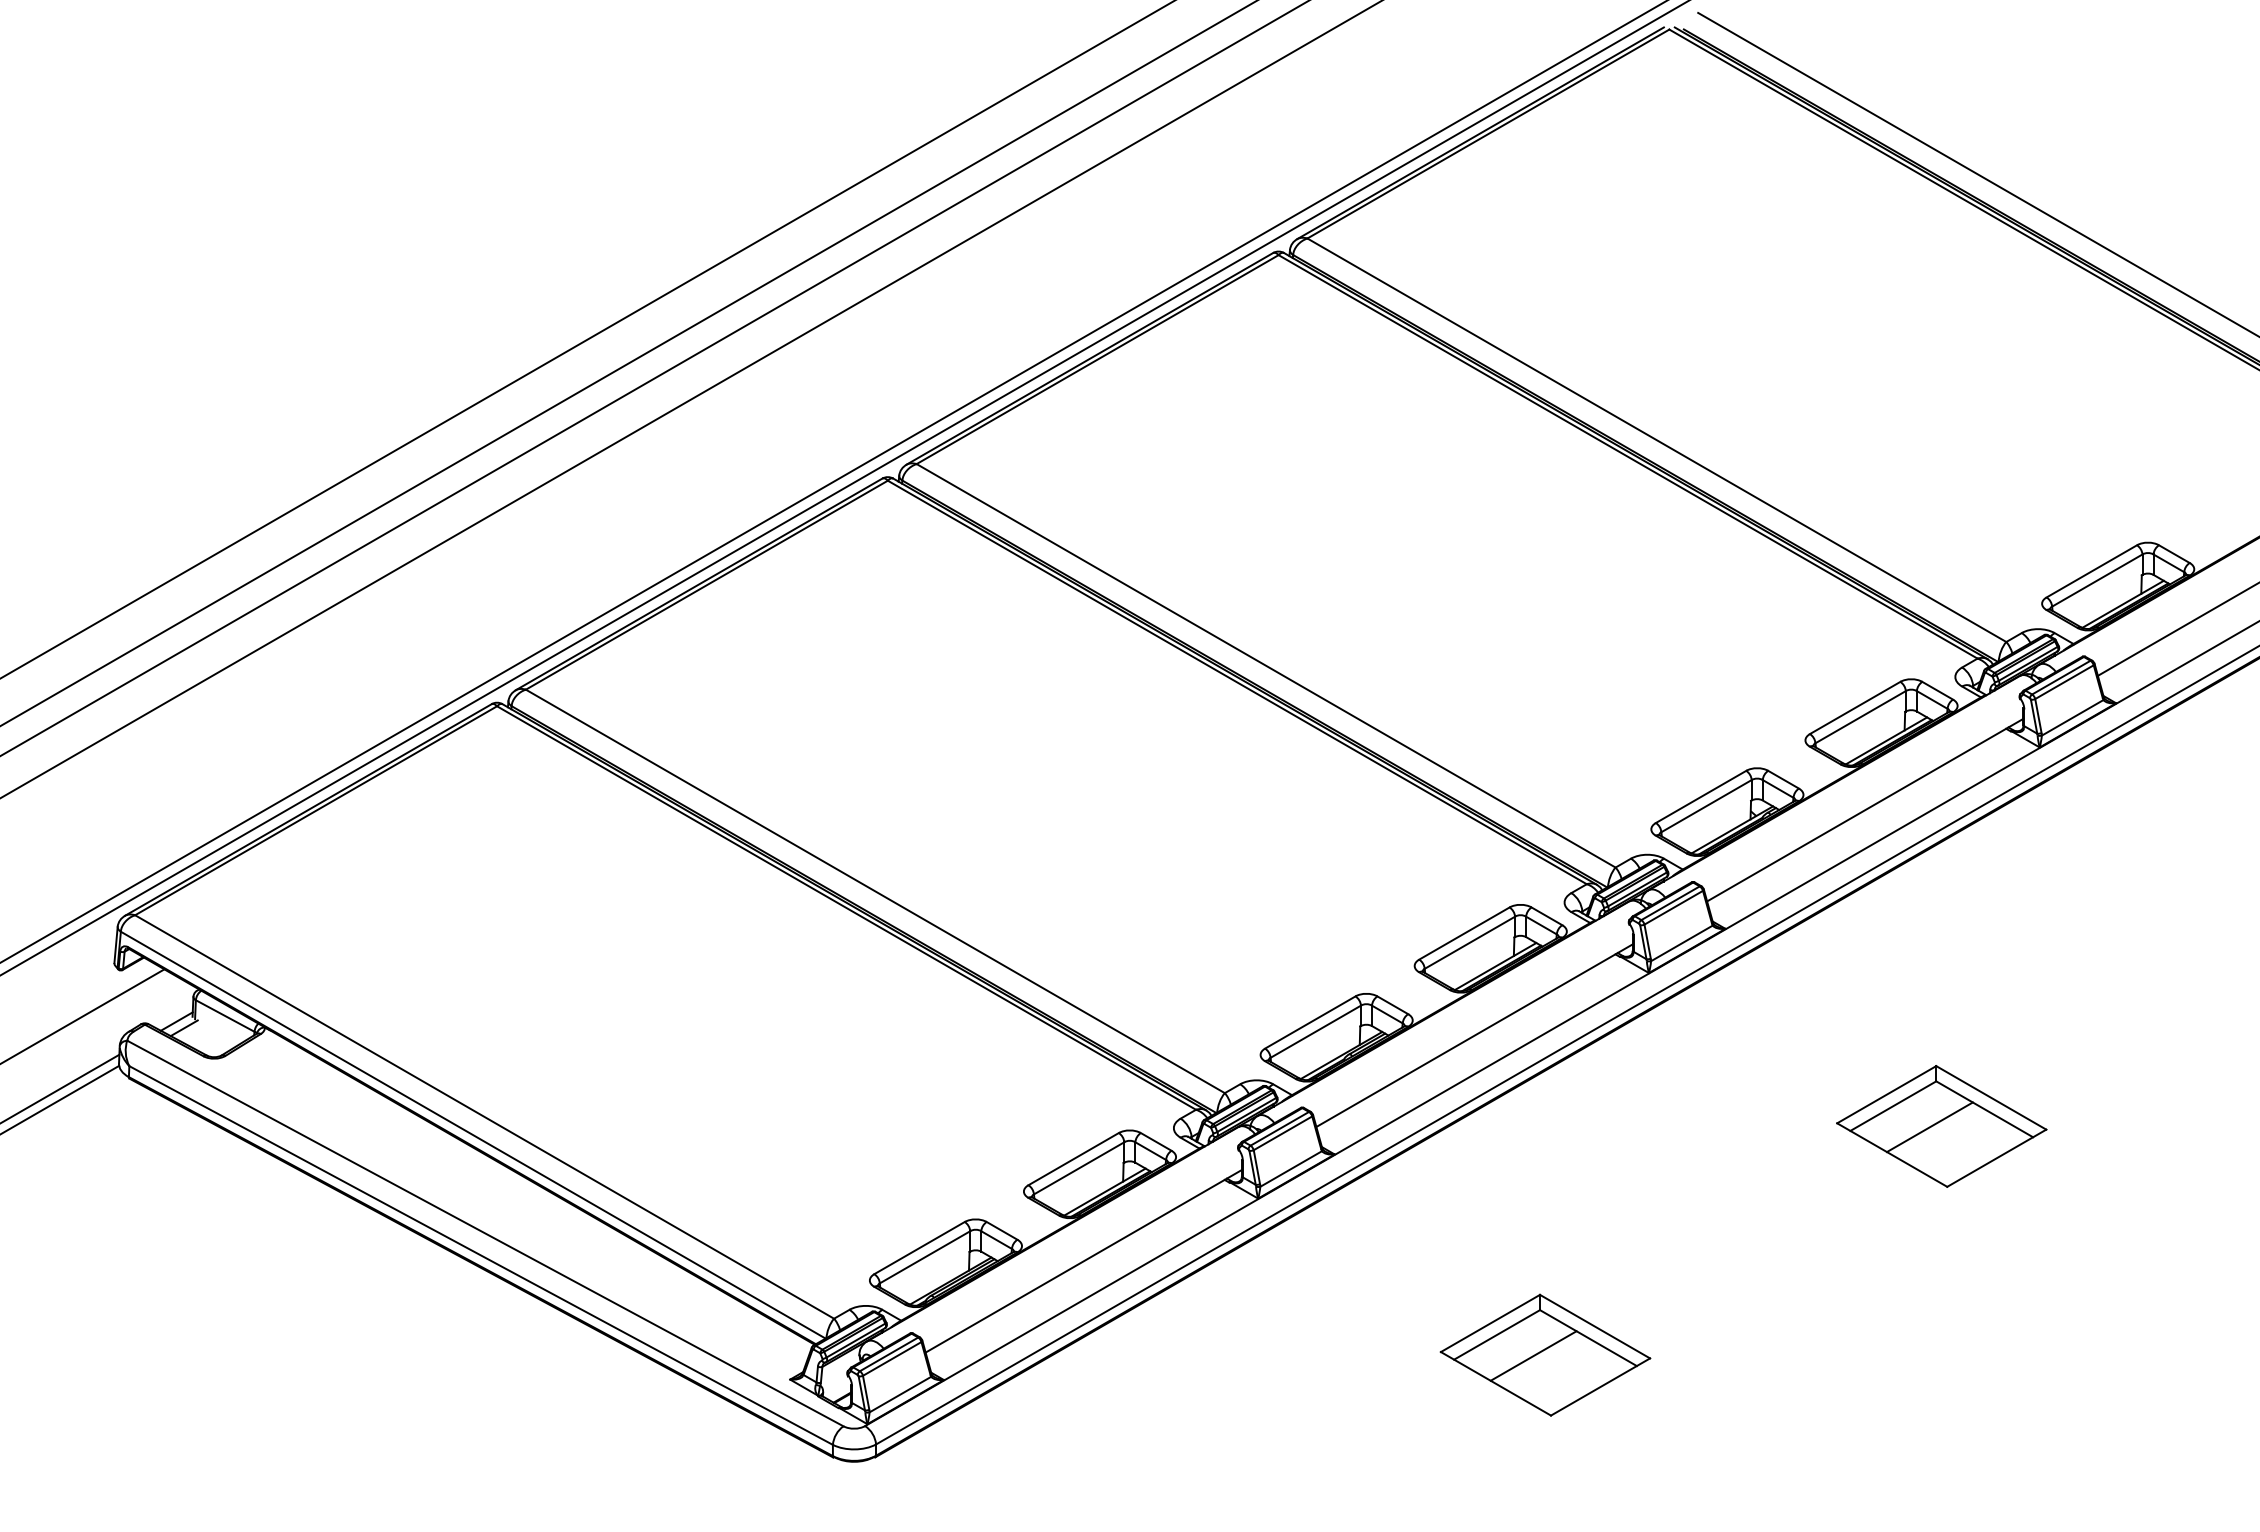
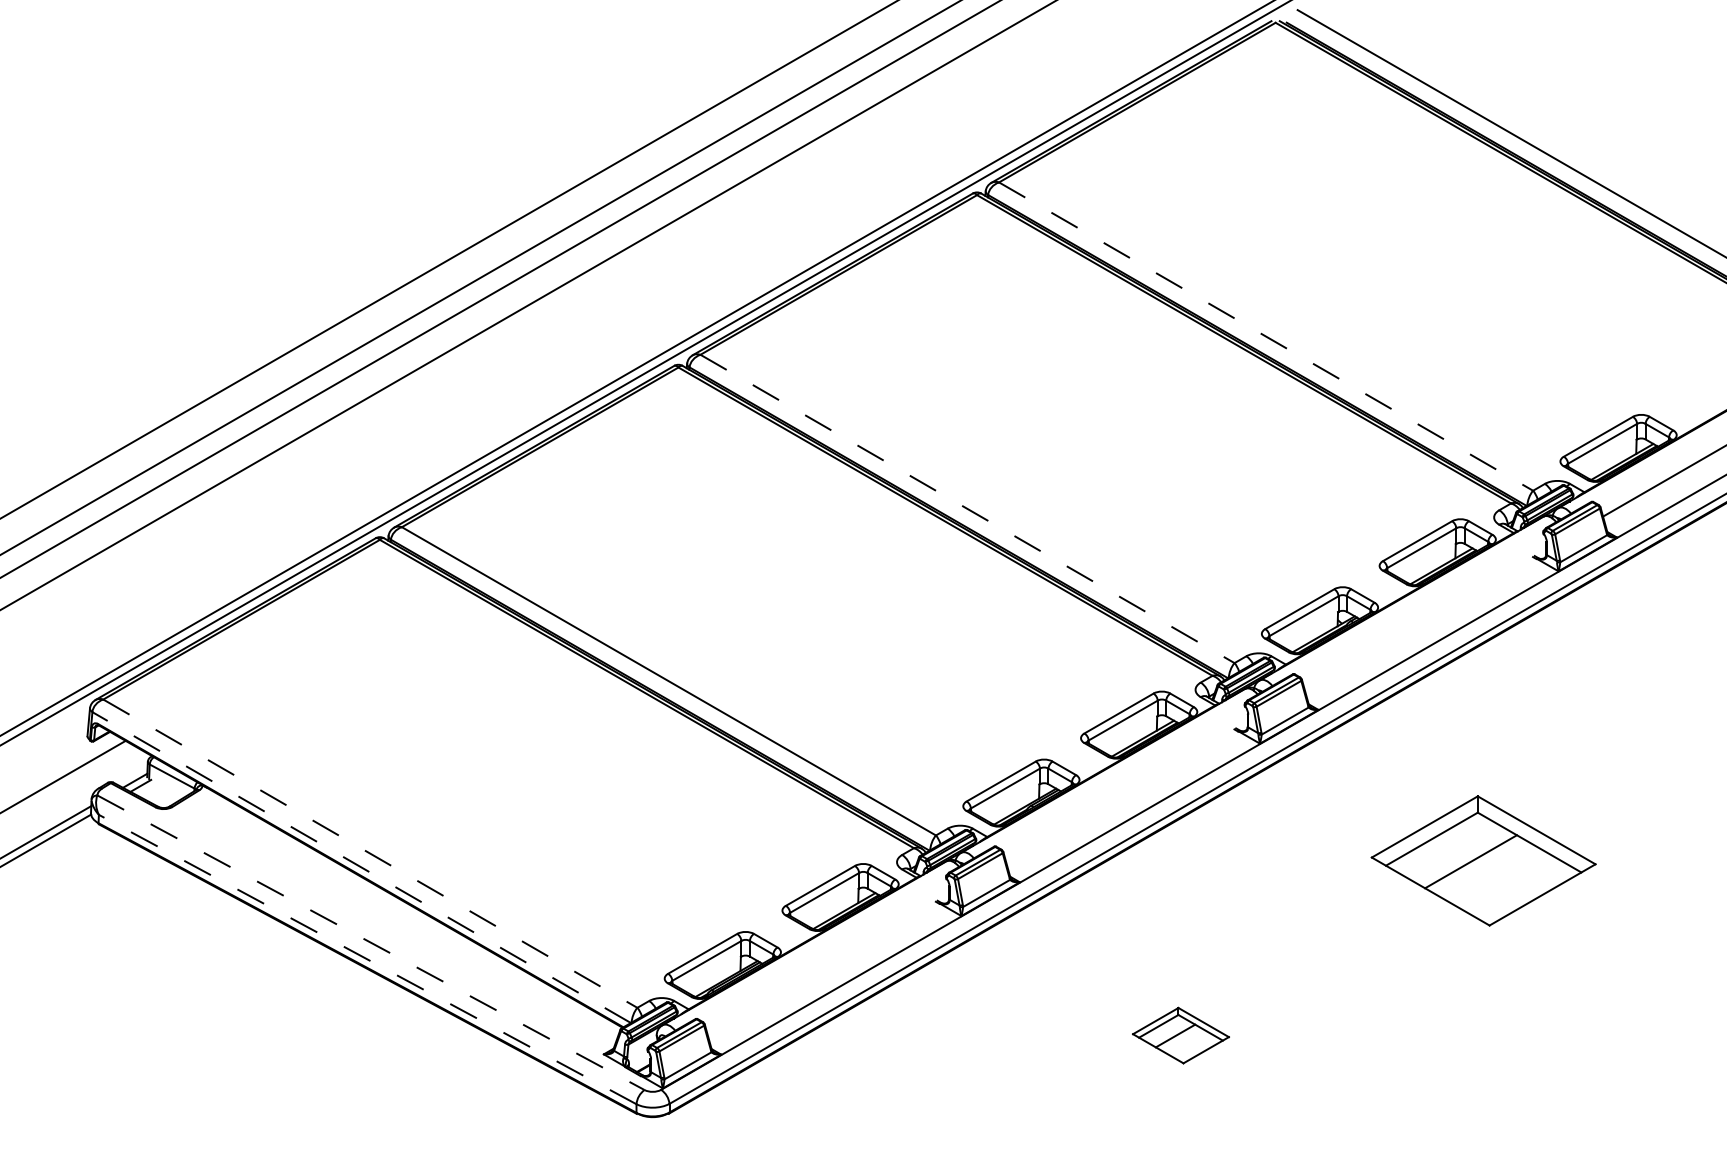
line: (1656, 440) -> (1265, 336), solid -> dashed
line: (1266, 665) -> (967, 508), solid -> dashed
line: (1865, 809) -> (1425, 618), removed
line: (1474, 1035) -> (1126, 791), removed
line: (484, 1116) -> (370, 853), solid -> dashed
part: (1941, 1126) -> (1483, 860), size x1.4
line: (473, 1135) -> (361, 867), solid -> dashed
line: (485, 1233) -> (371, 942), solid -> dashed
line: (481, 1255) -> (367, 959), solid -> dashed
line: (1083, 1260) -> (827, 963), removed
part: (1545, 1354) -> (1180, 1035), size x0.6

